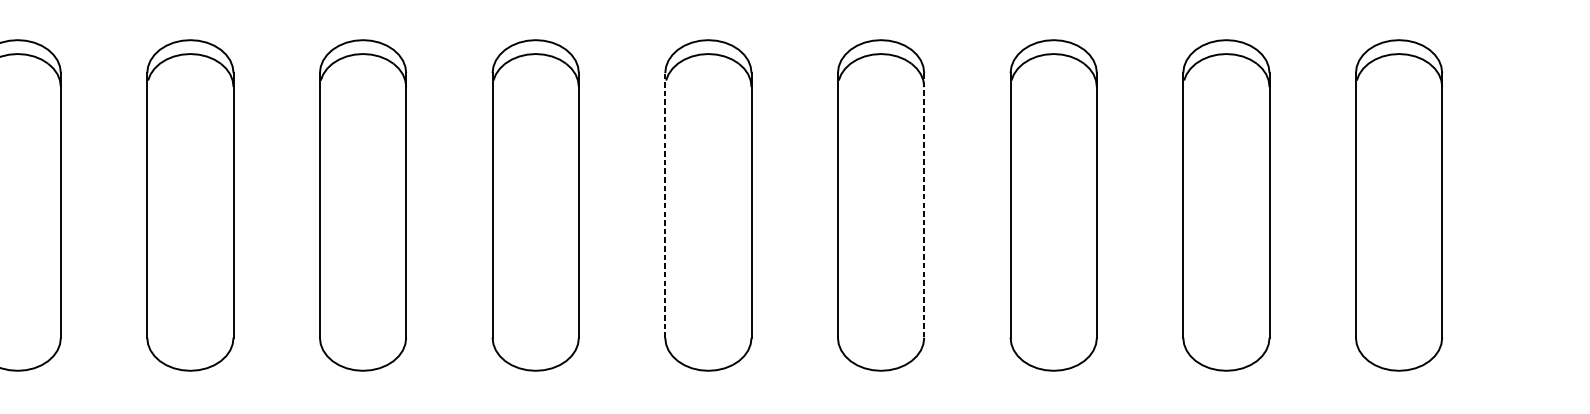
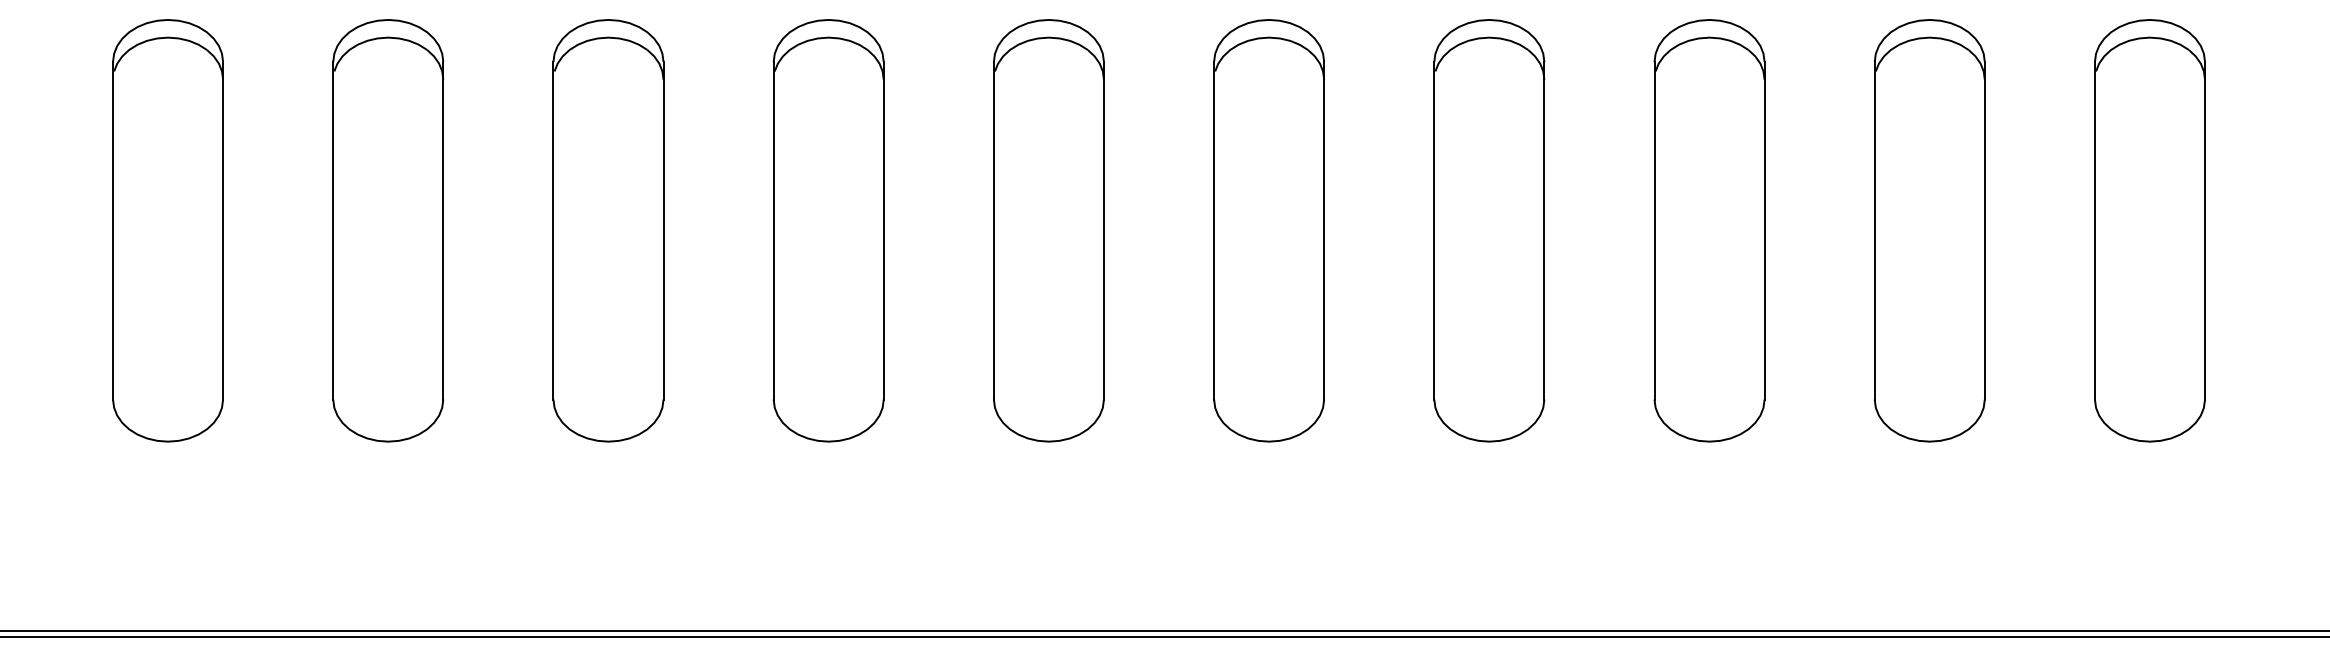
line: (665, 205) -> (1214, 230), dashed -> solid
line: (924, 205) -> (1544, 230), dashed -> solid

